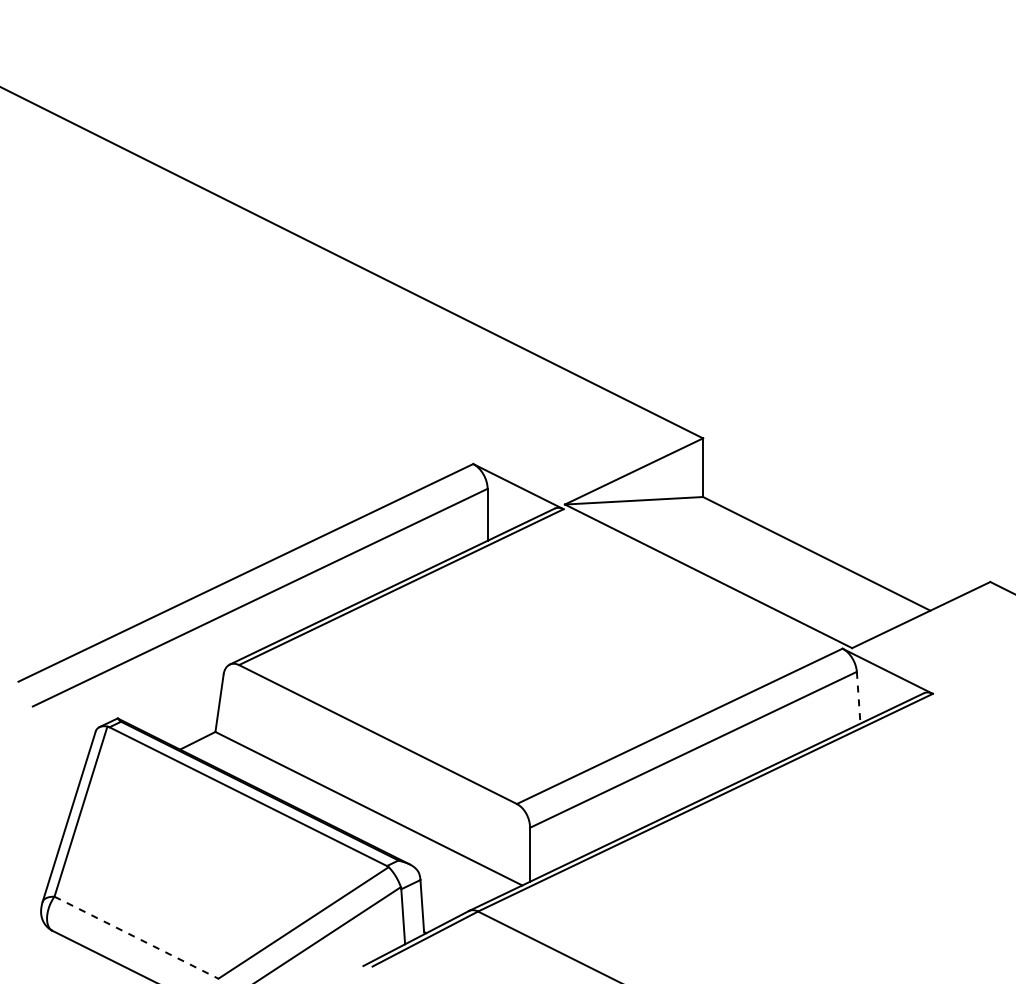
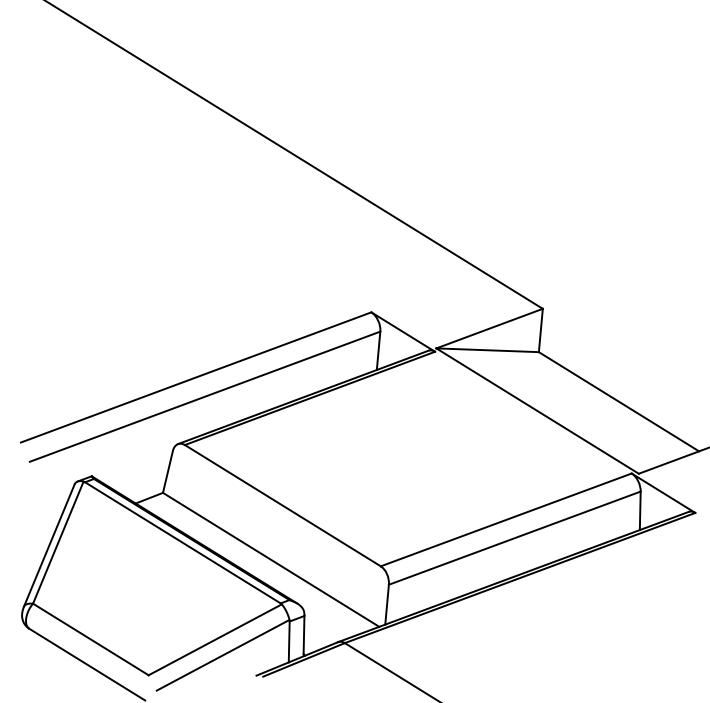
line: (858, 697) -> (640, 510), dashed -> solid
line: (136, 937) -> (90, 639), dashed -> solid

